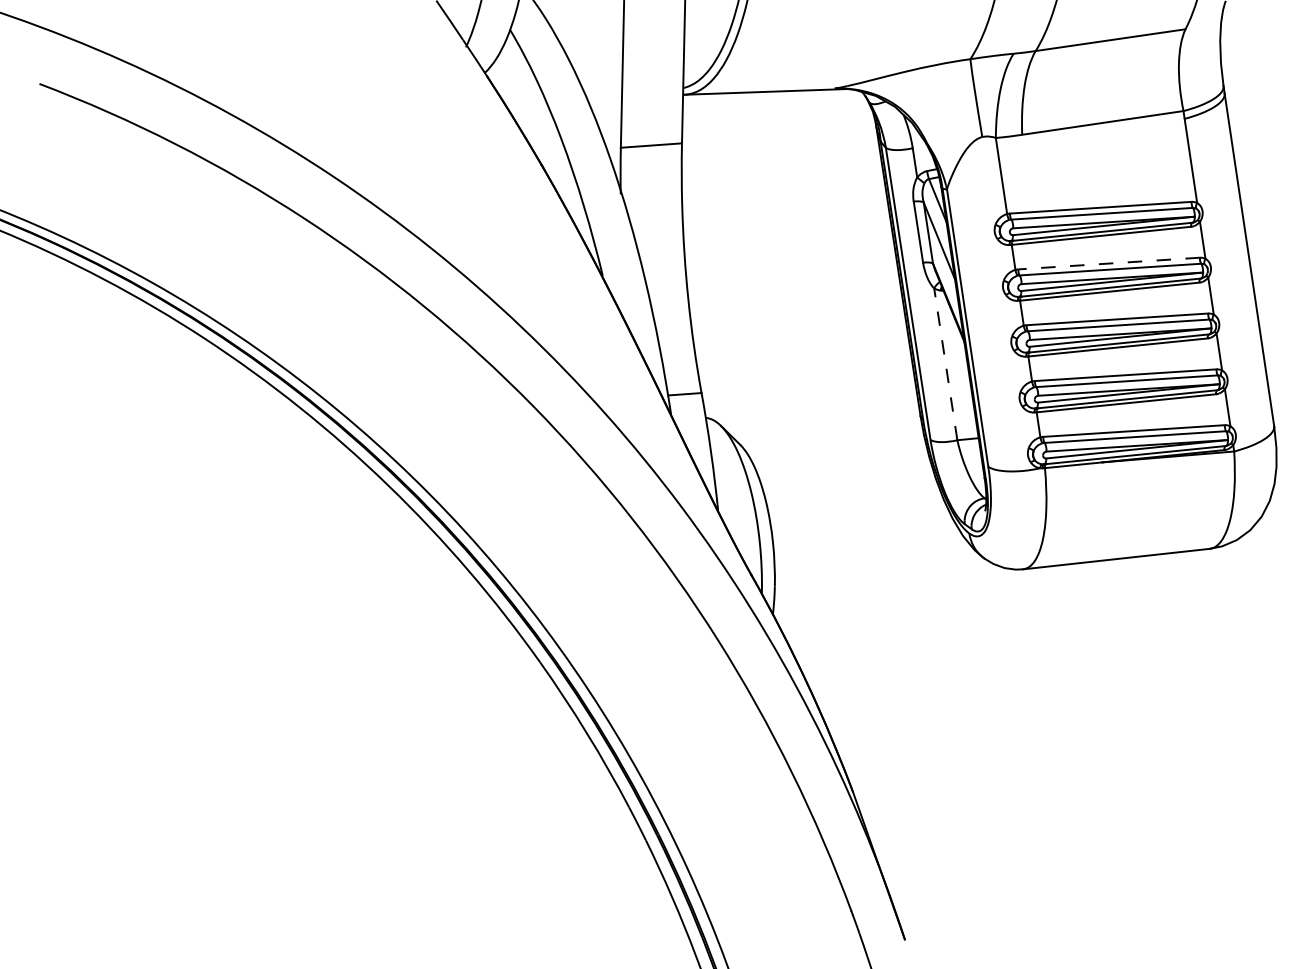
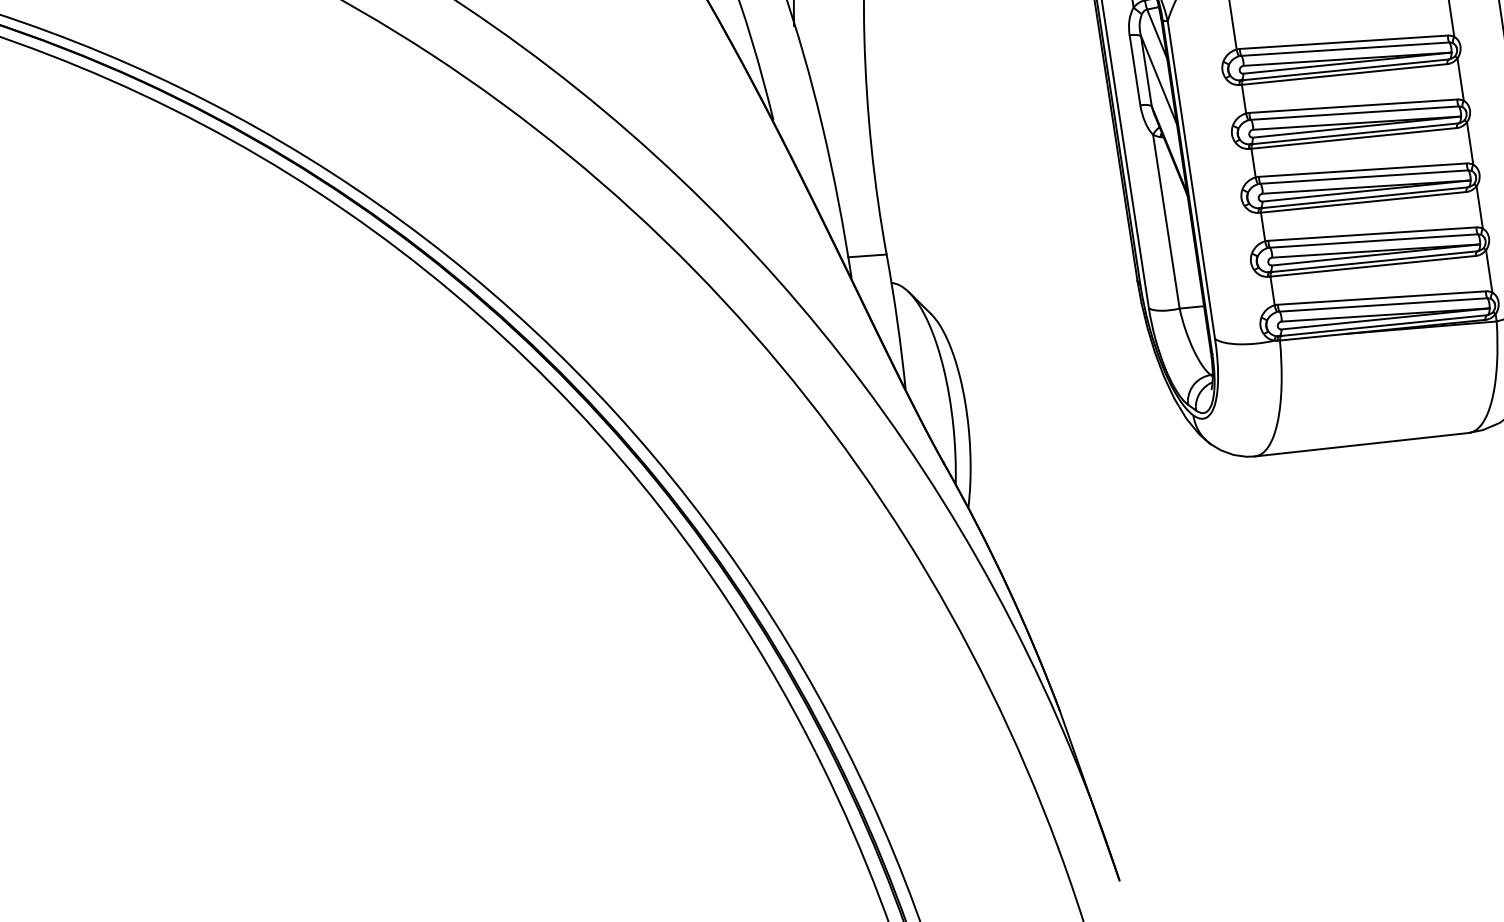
line: (1109, 263) -> (1353, 106), dashed -> solid
line: (945, 364) -> (1166, 221), dashed -> solid

